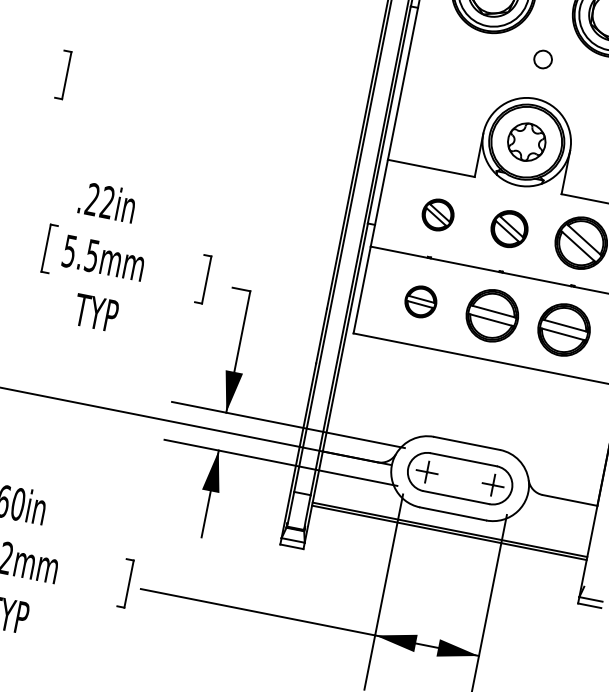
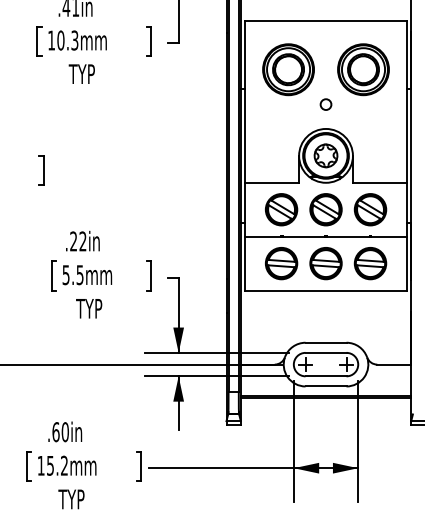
part: (437, 214) -> (281, 209), size x1.67
part: (508, 228) -> (325, 209), size x1.43
part: (420, 301) -> (281, 263), size x1.67

